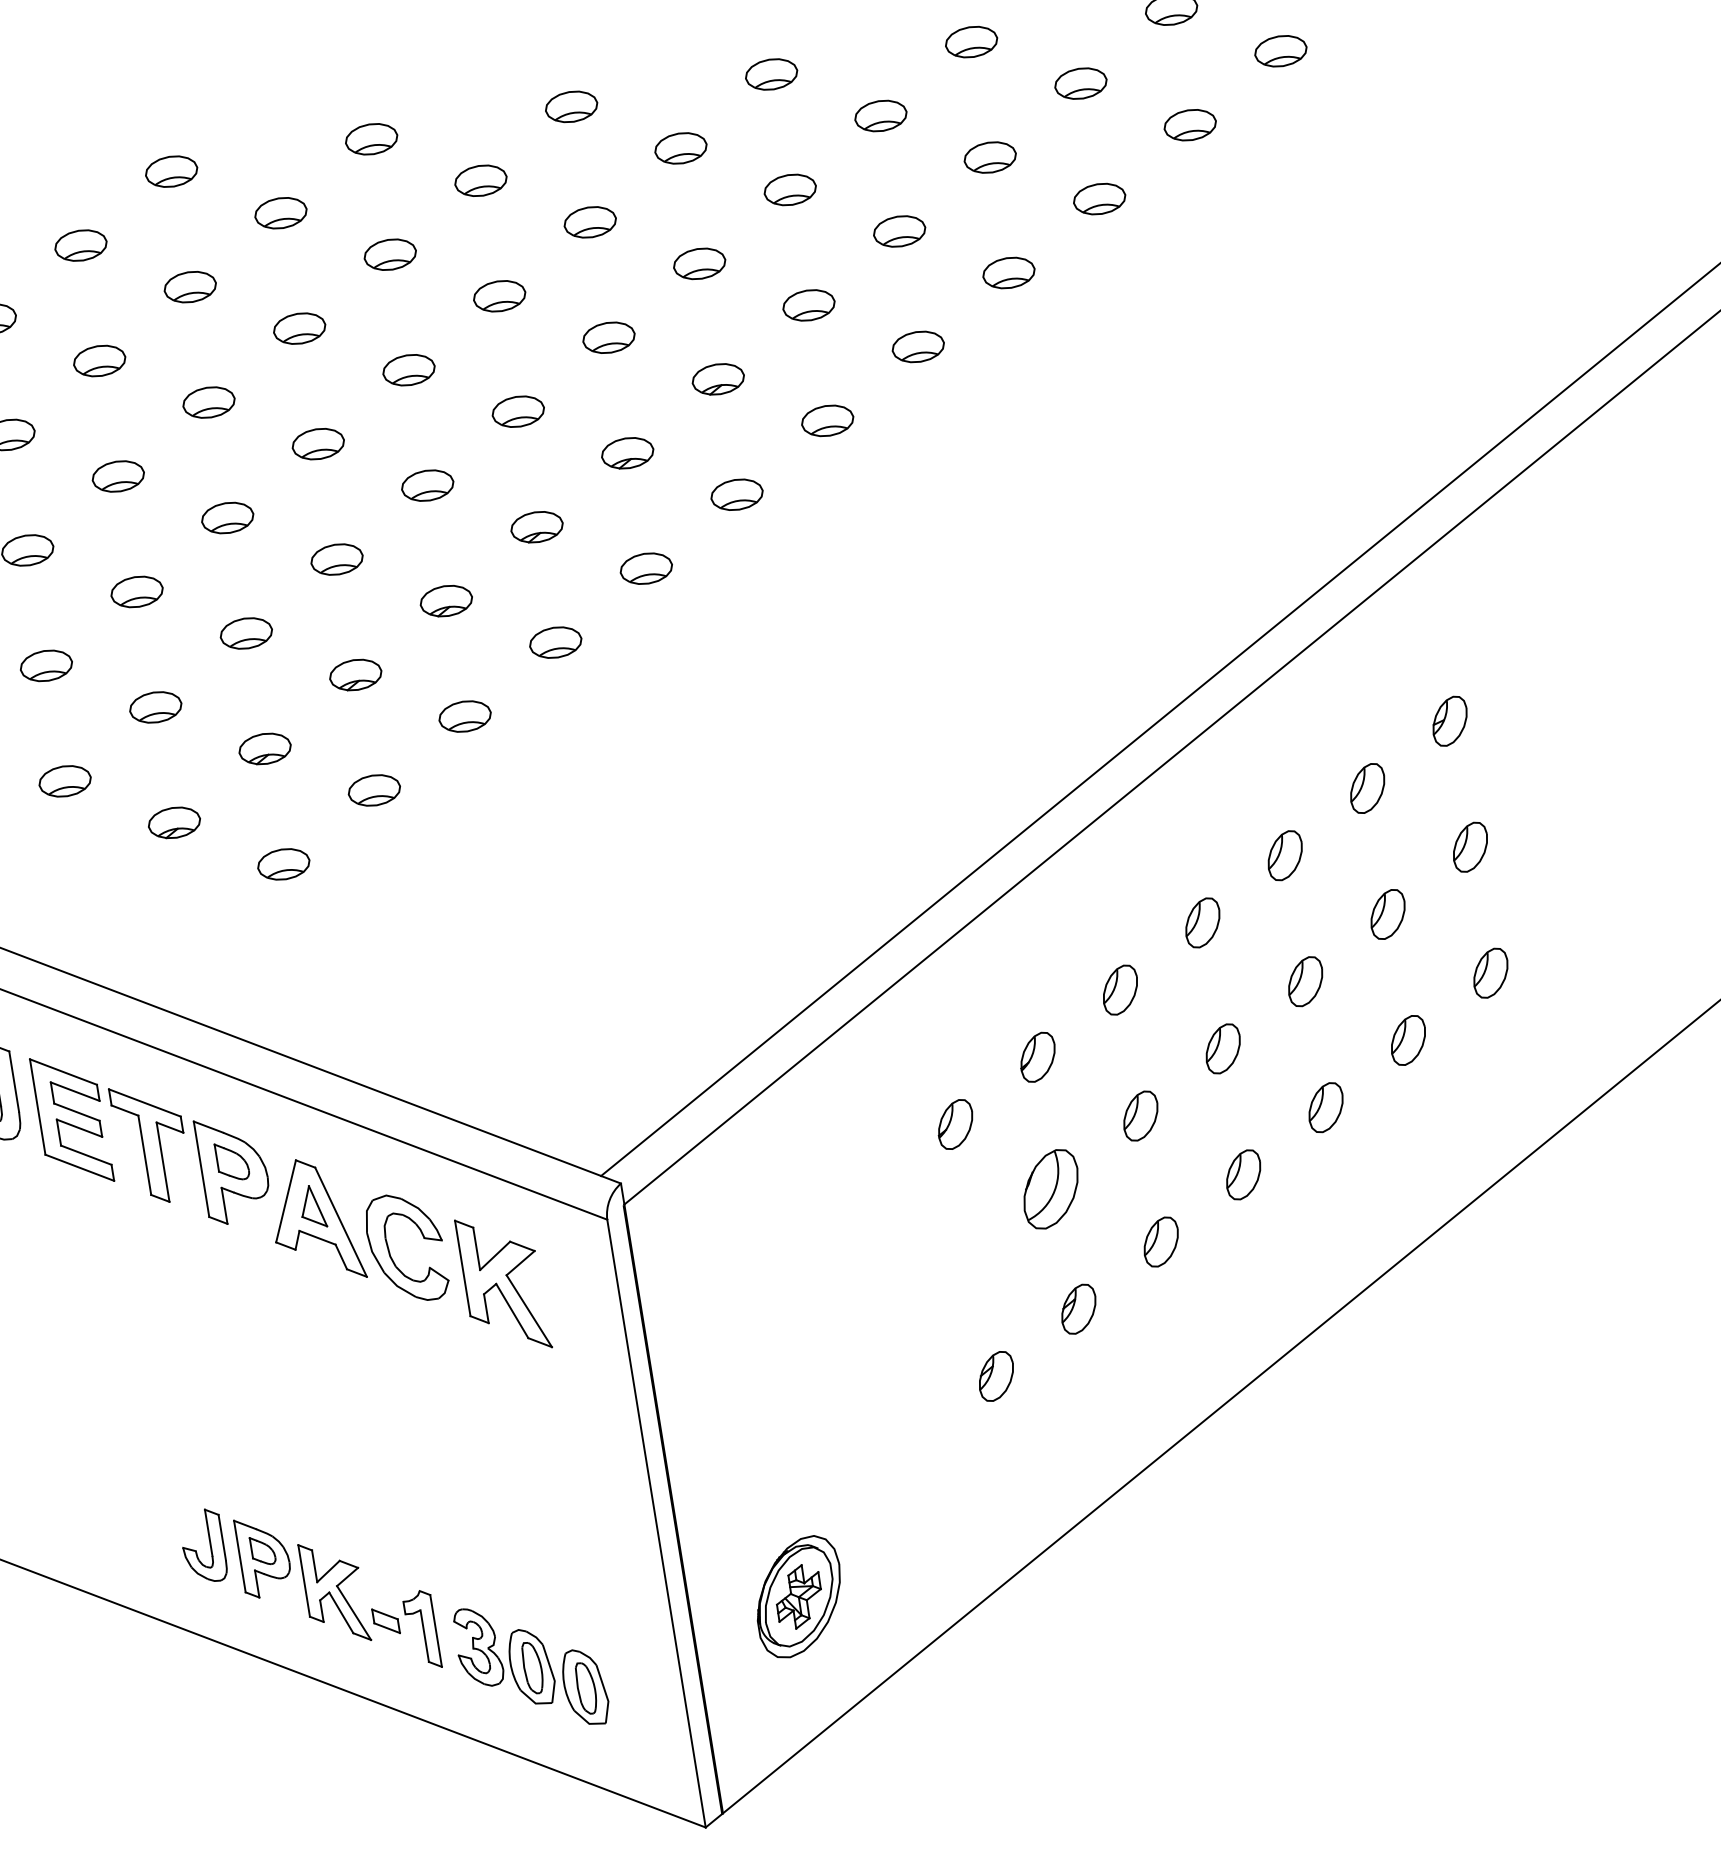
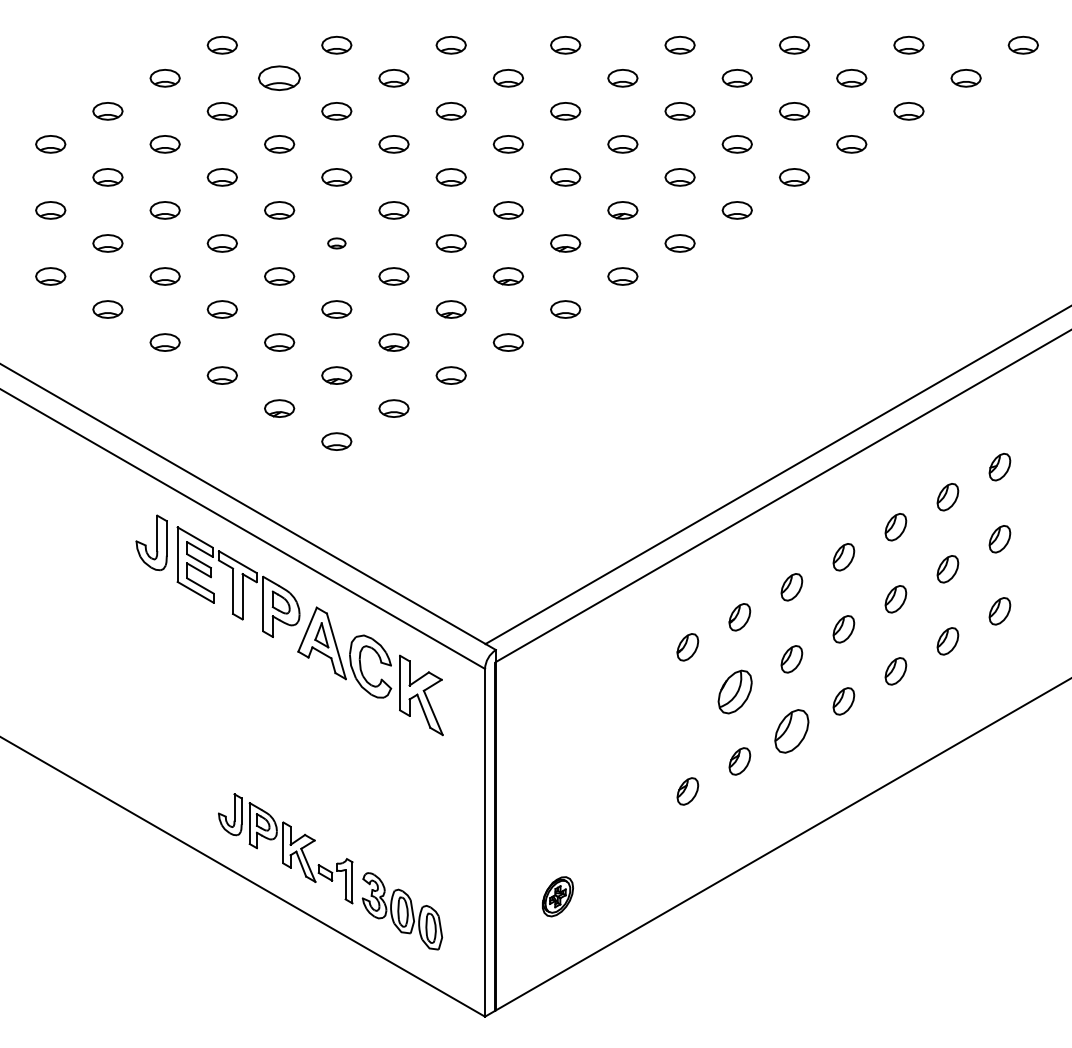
part: (80, 245) -> (279, 78), size x1.4
part: (227, 518) -> (336, 243), size x0.6
part: (1160, 1242) -> (791, 731), size x1.6
part: (798, 1596) -> (557, 896), size x0.6

